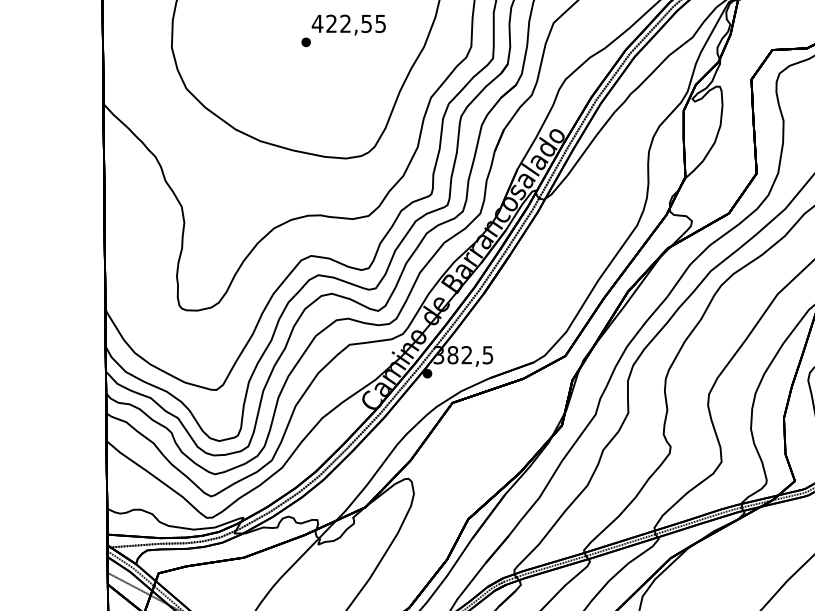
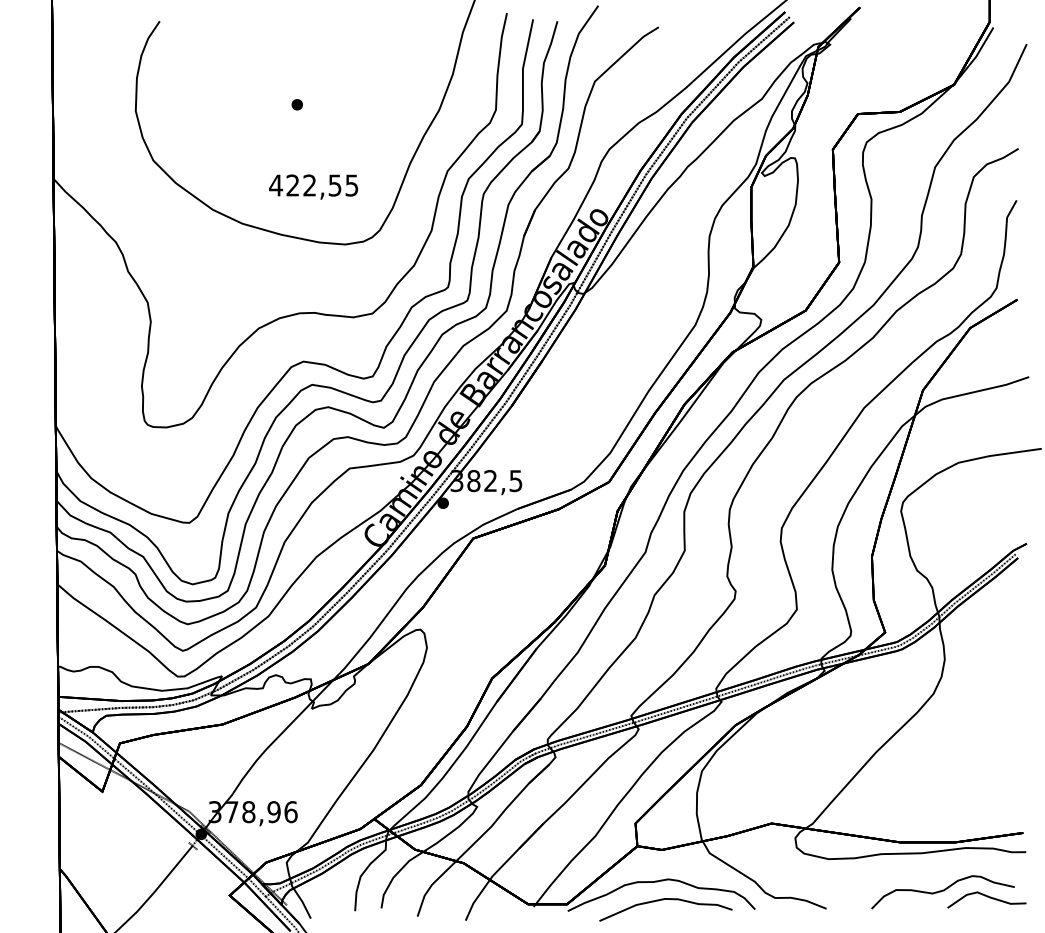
text: (348, 24) -> (313, 186), moved

